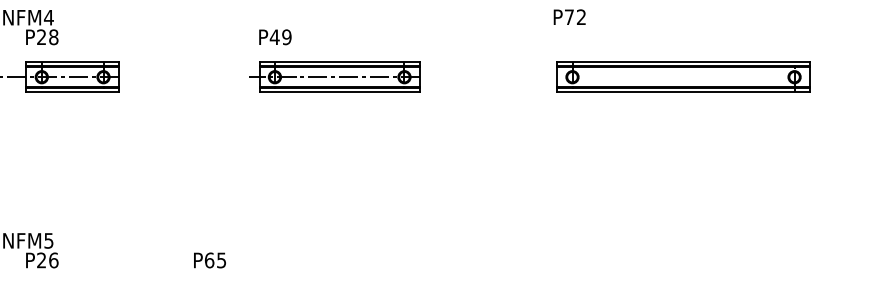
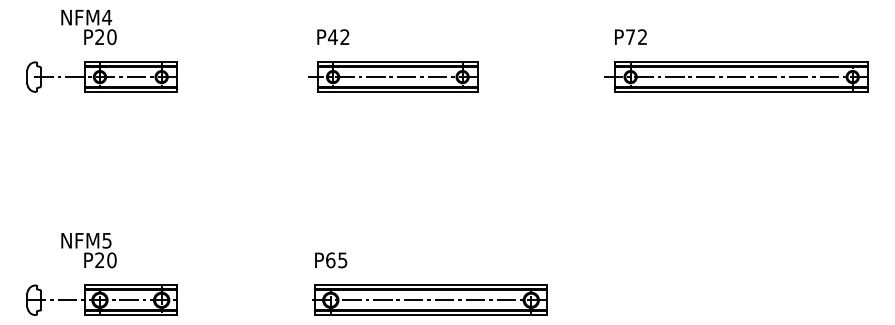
text: (569, 16) -> (630, 36), moved
text: (53, 36) -> (111, 36), P28 -> P20
text: (286, 37) -> (344, 37), P49 -> P42
line: (677, 77) -> (735, 77), added
text: (53, 259) -> (111, 259), P26 -> P20
text: (210, 260) -> (331, 260), moved

